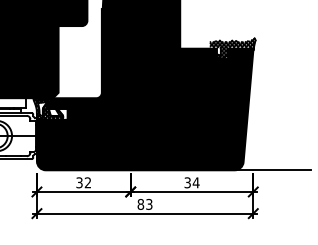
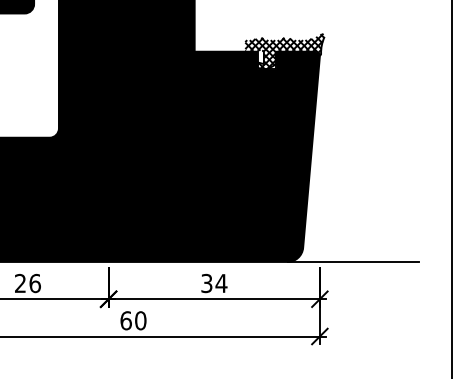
text: (83, 182) -> (27, 282), 32 -> 26
text: (144, 204) -> (132, 320), 83 -> 60

